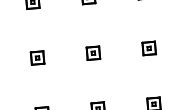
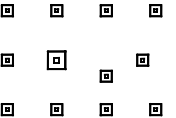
part: (148, 47) -> (142, 59), moved
part: (92, 52) -> (105, 75), moved
part: (37, 57) -> (56, 59), size x1.6

